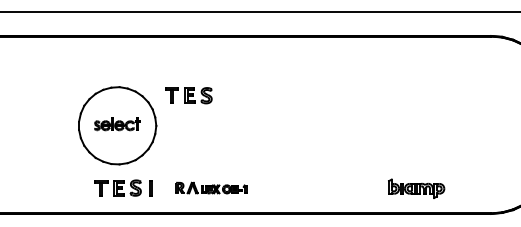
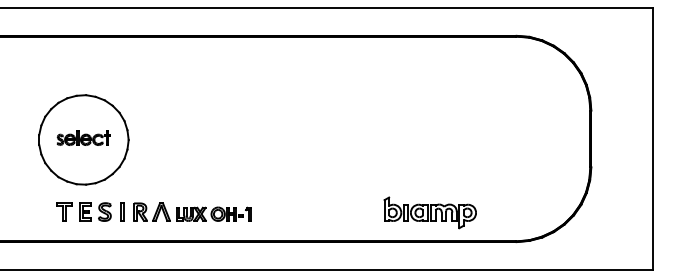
part: (188, 95) -> (165, 104), removed
part: (211, 187) -> (192, 211), size x1.43
part: (416, 188) -> (429, 212), size x1.43

